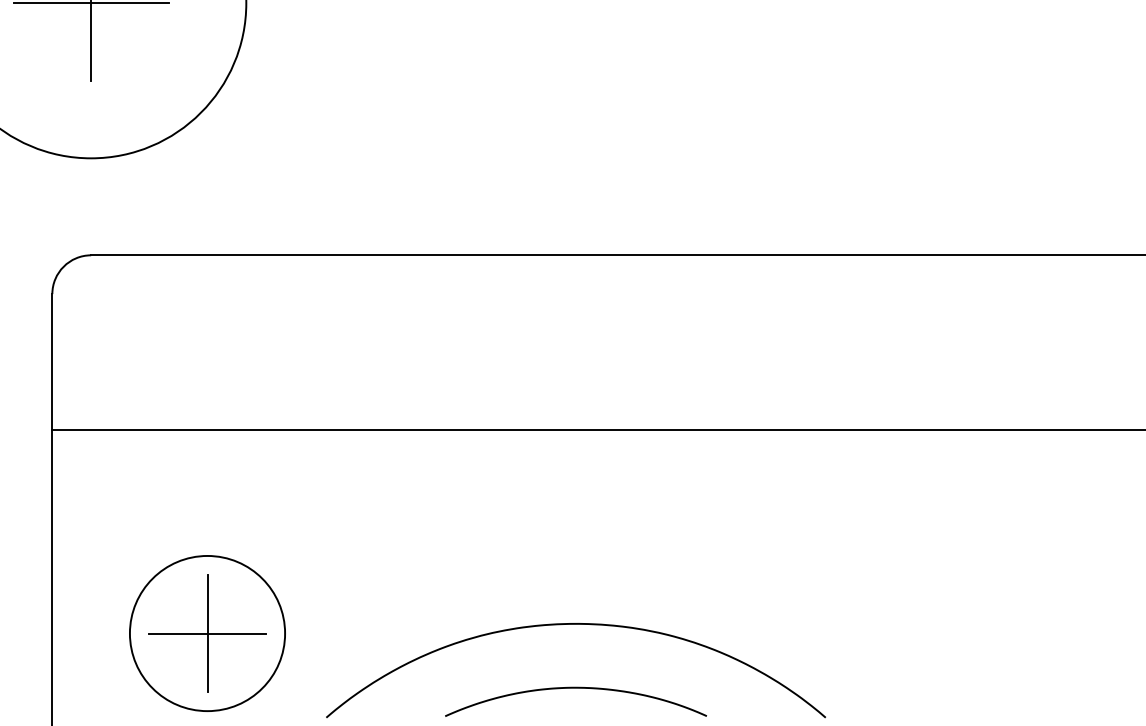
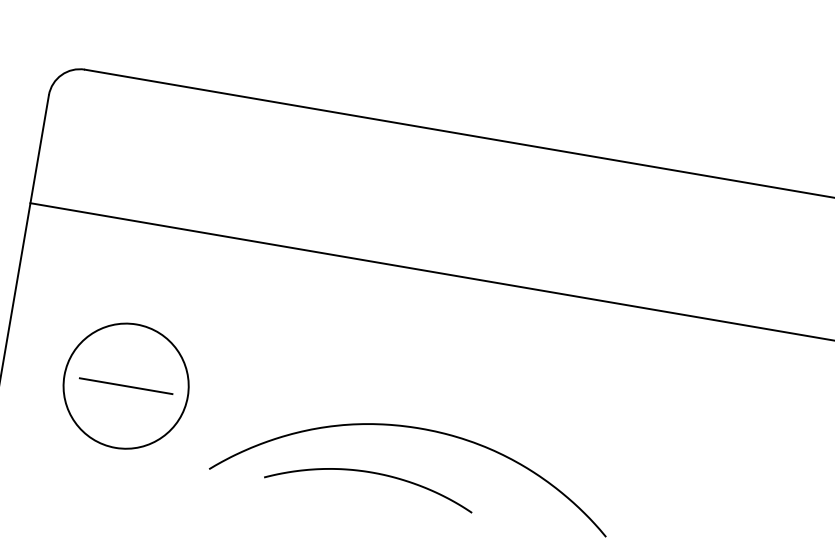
line: (207, 633) -> (126, 386), removed
curve: (575, 688) -> (371, 473), moved

